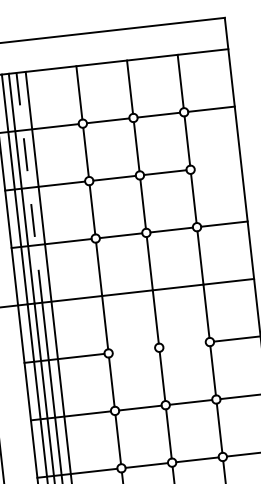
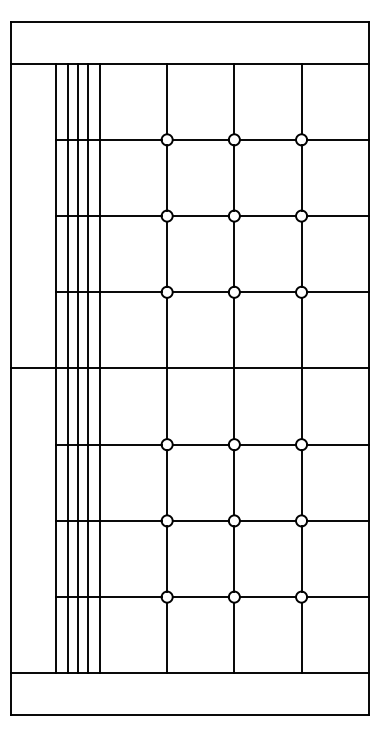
line: (217, 167) -> (337, 216), added
line: (29, 187) -> (87, 215), dashed -> solid
line: (184, 344) -> (267, 444), added
line: (133, 350) -> (200, 444), added

